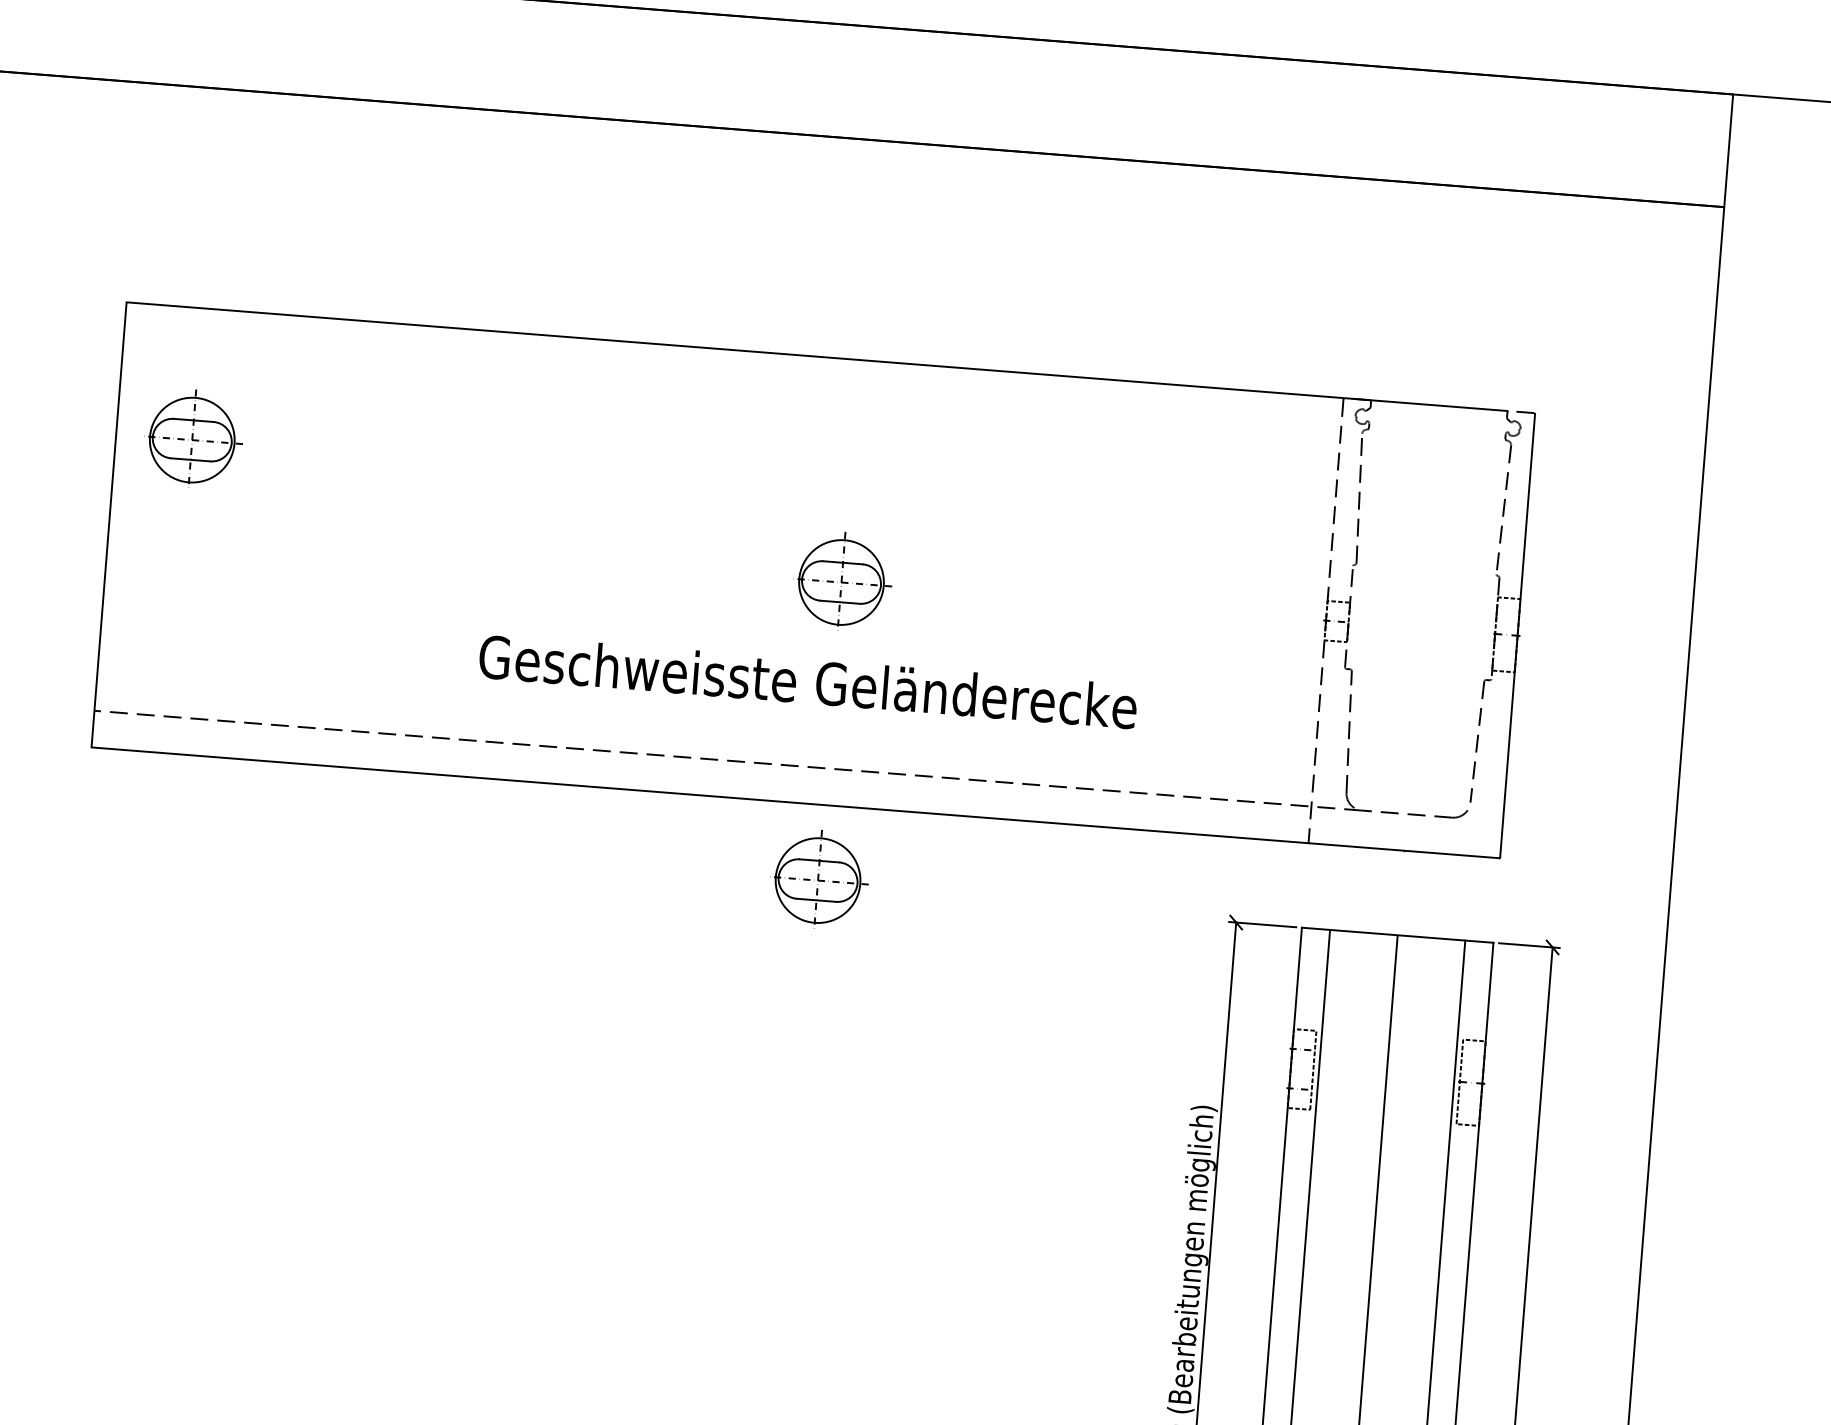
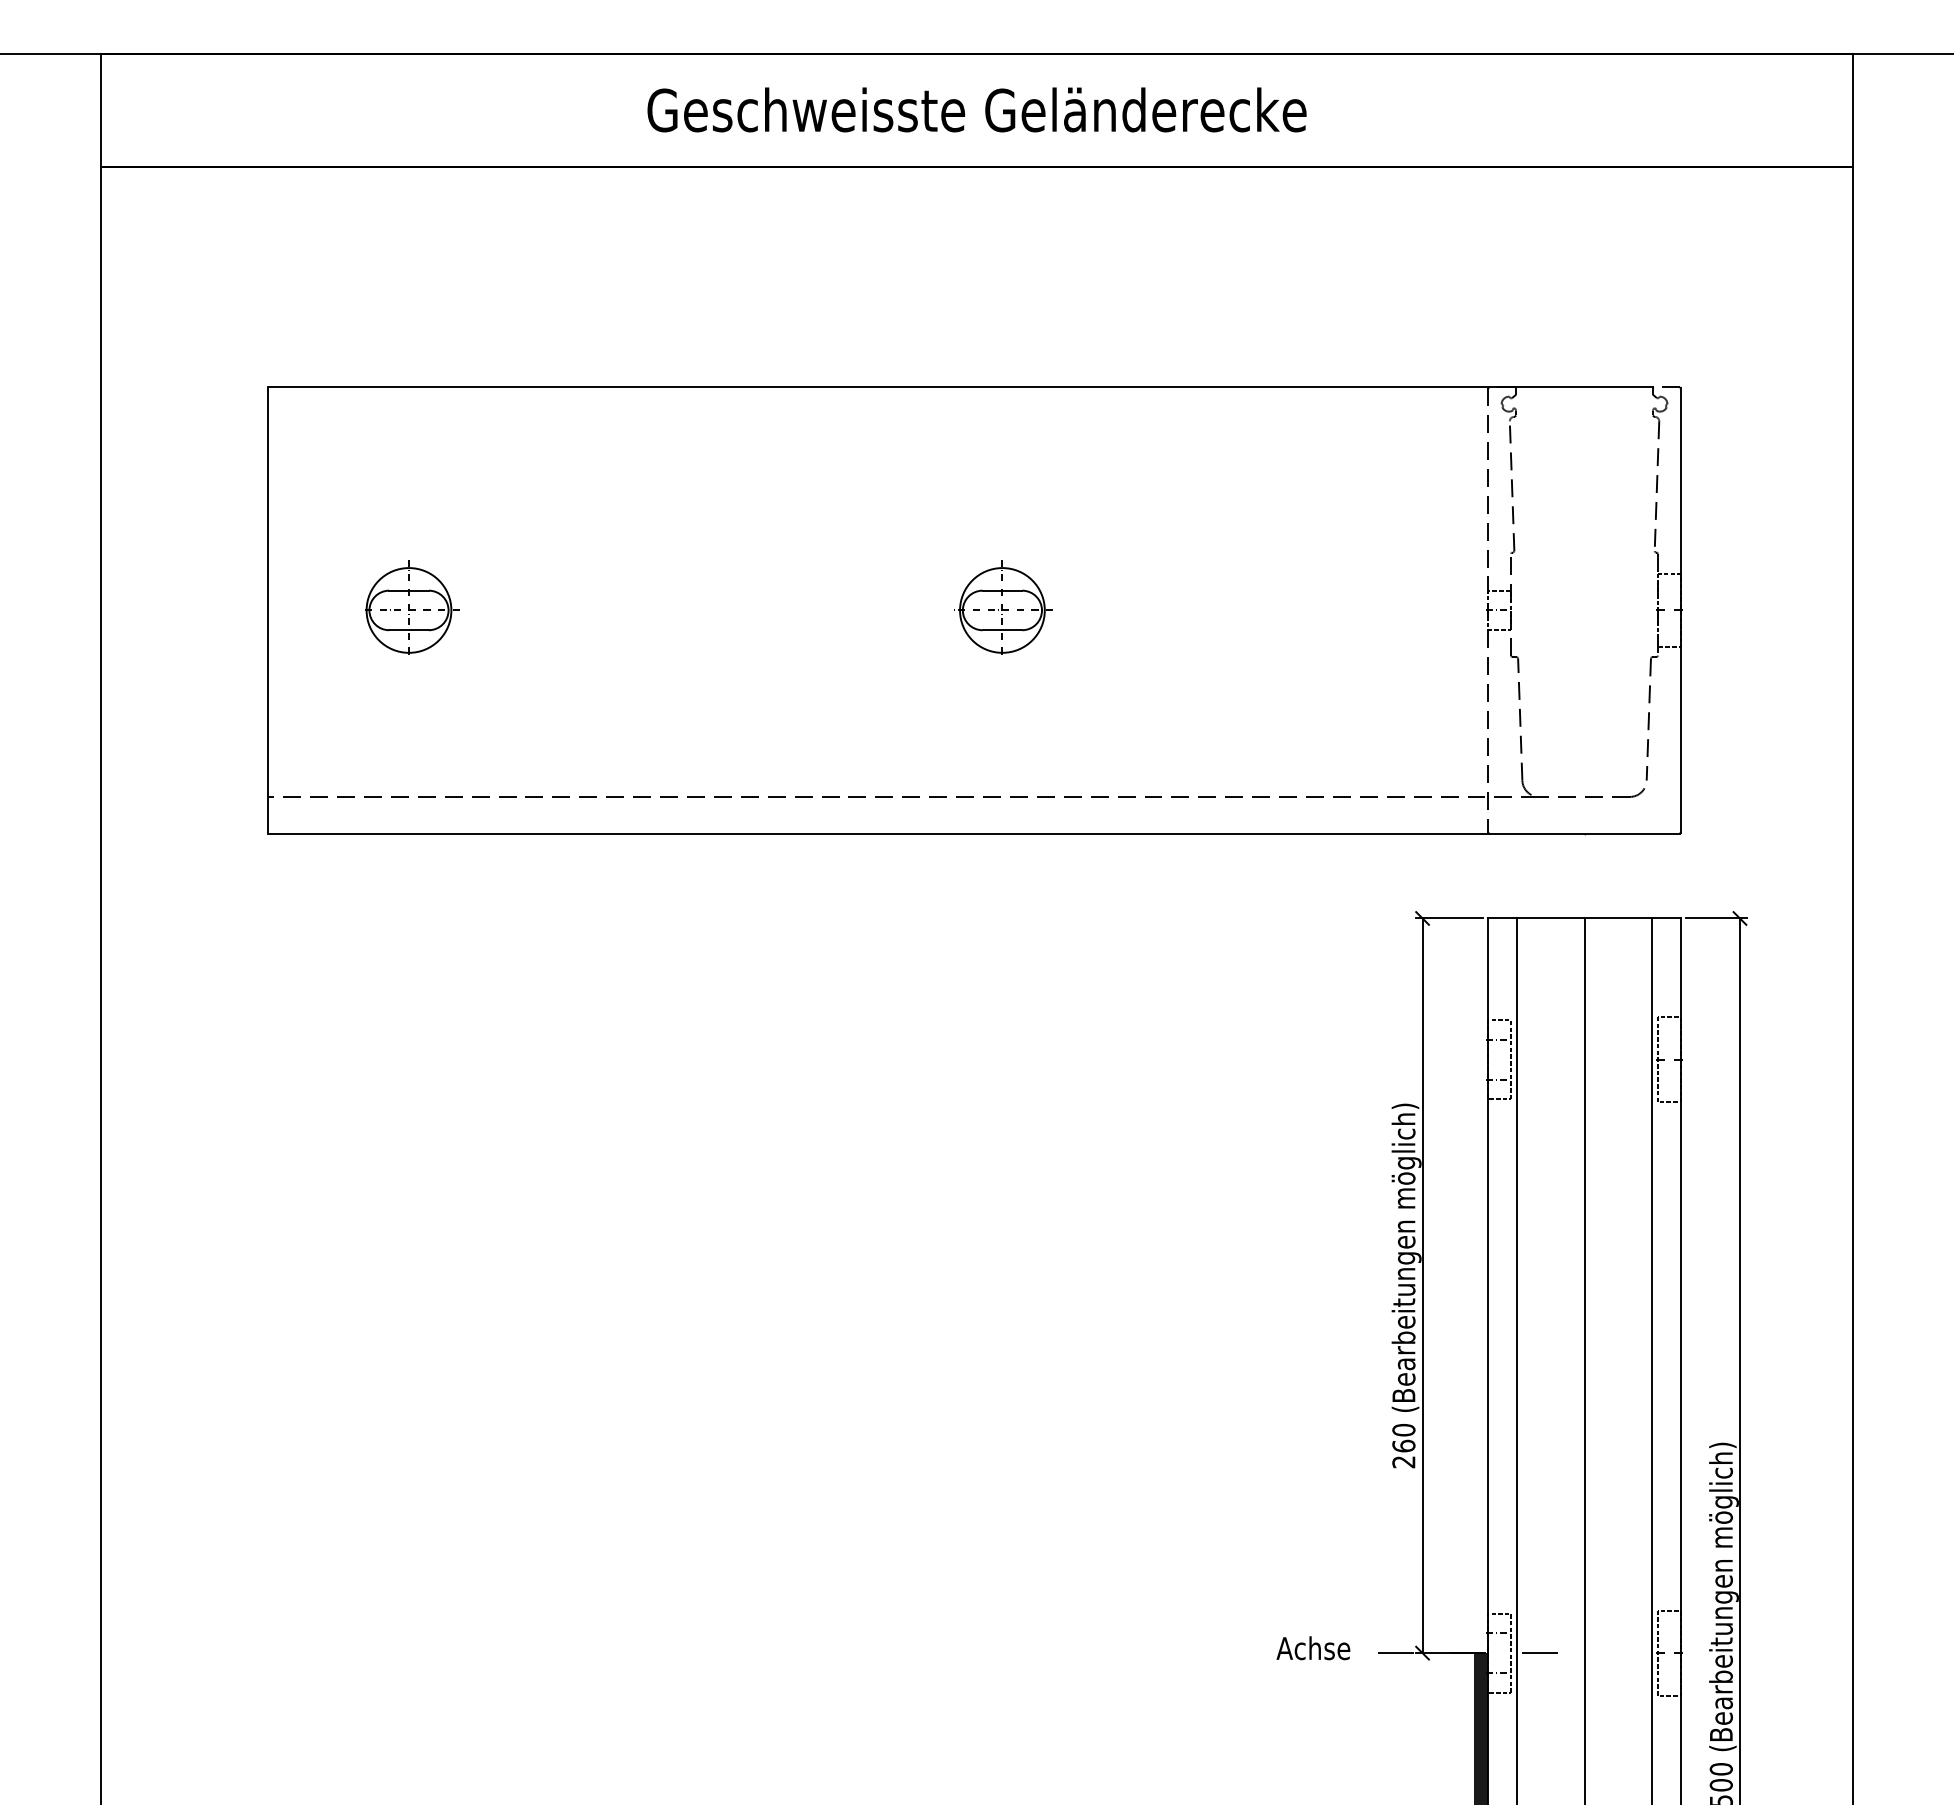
part: (195, 437) -> (412, 607), moved
text: (807, 681) -> (976, 109), moved
part: (819, 877) -> (1003, 906), removed

